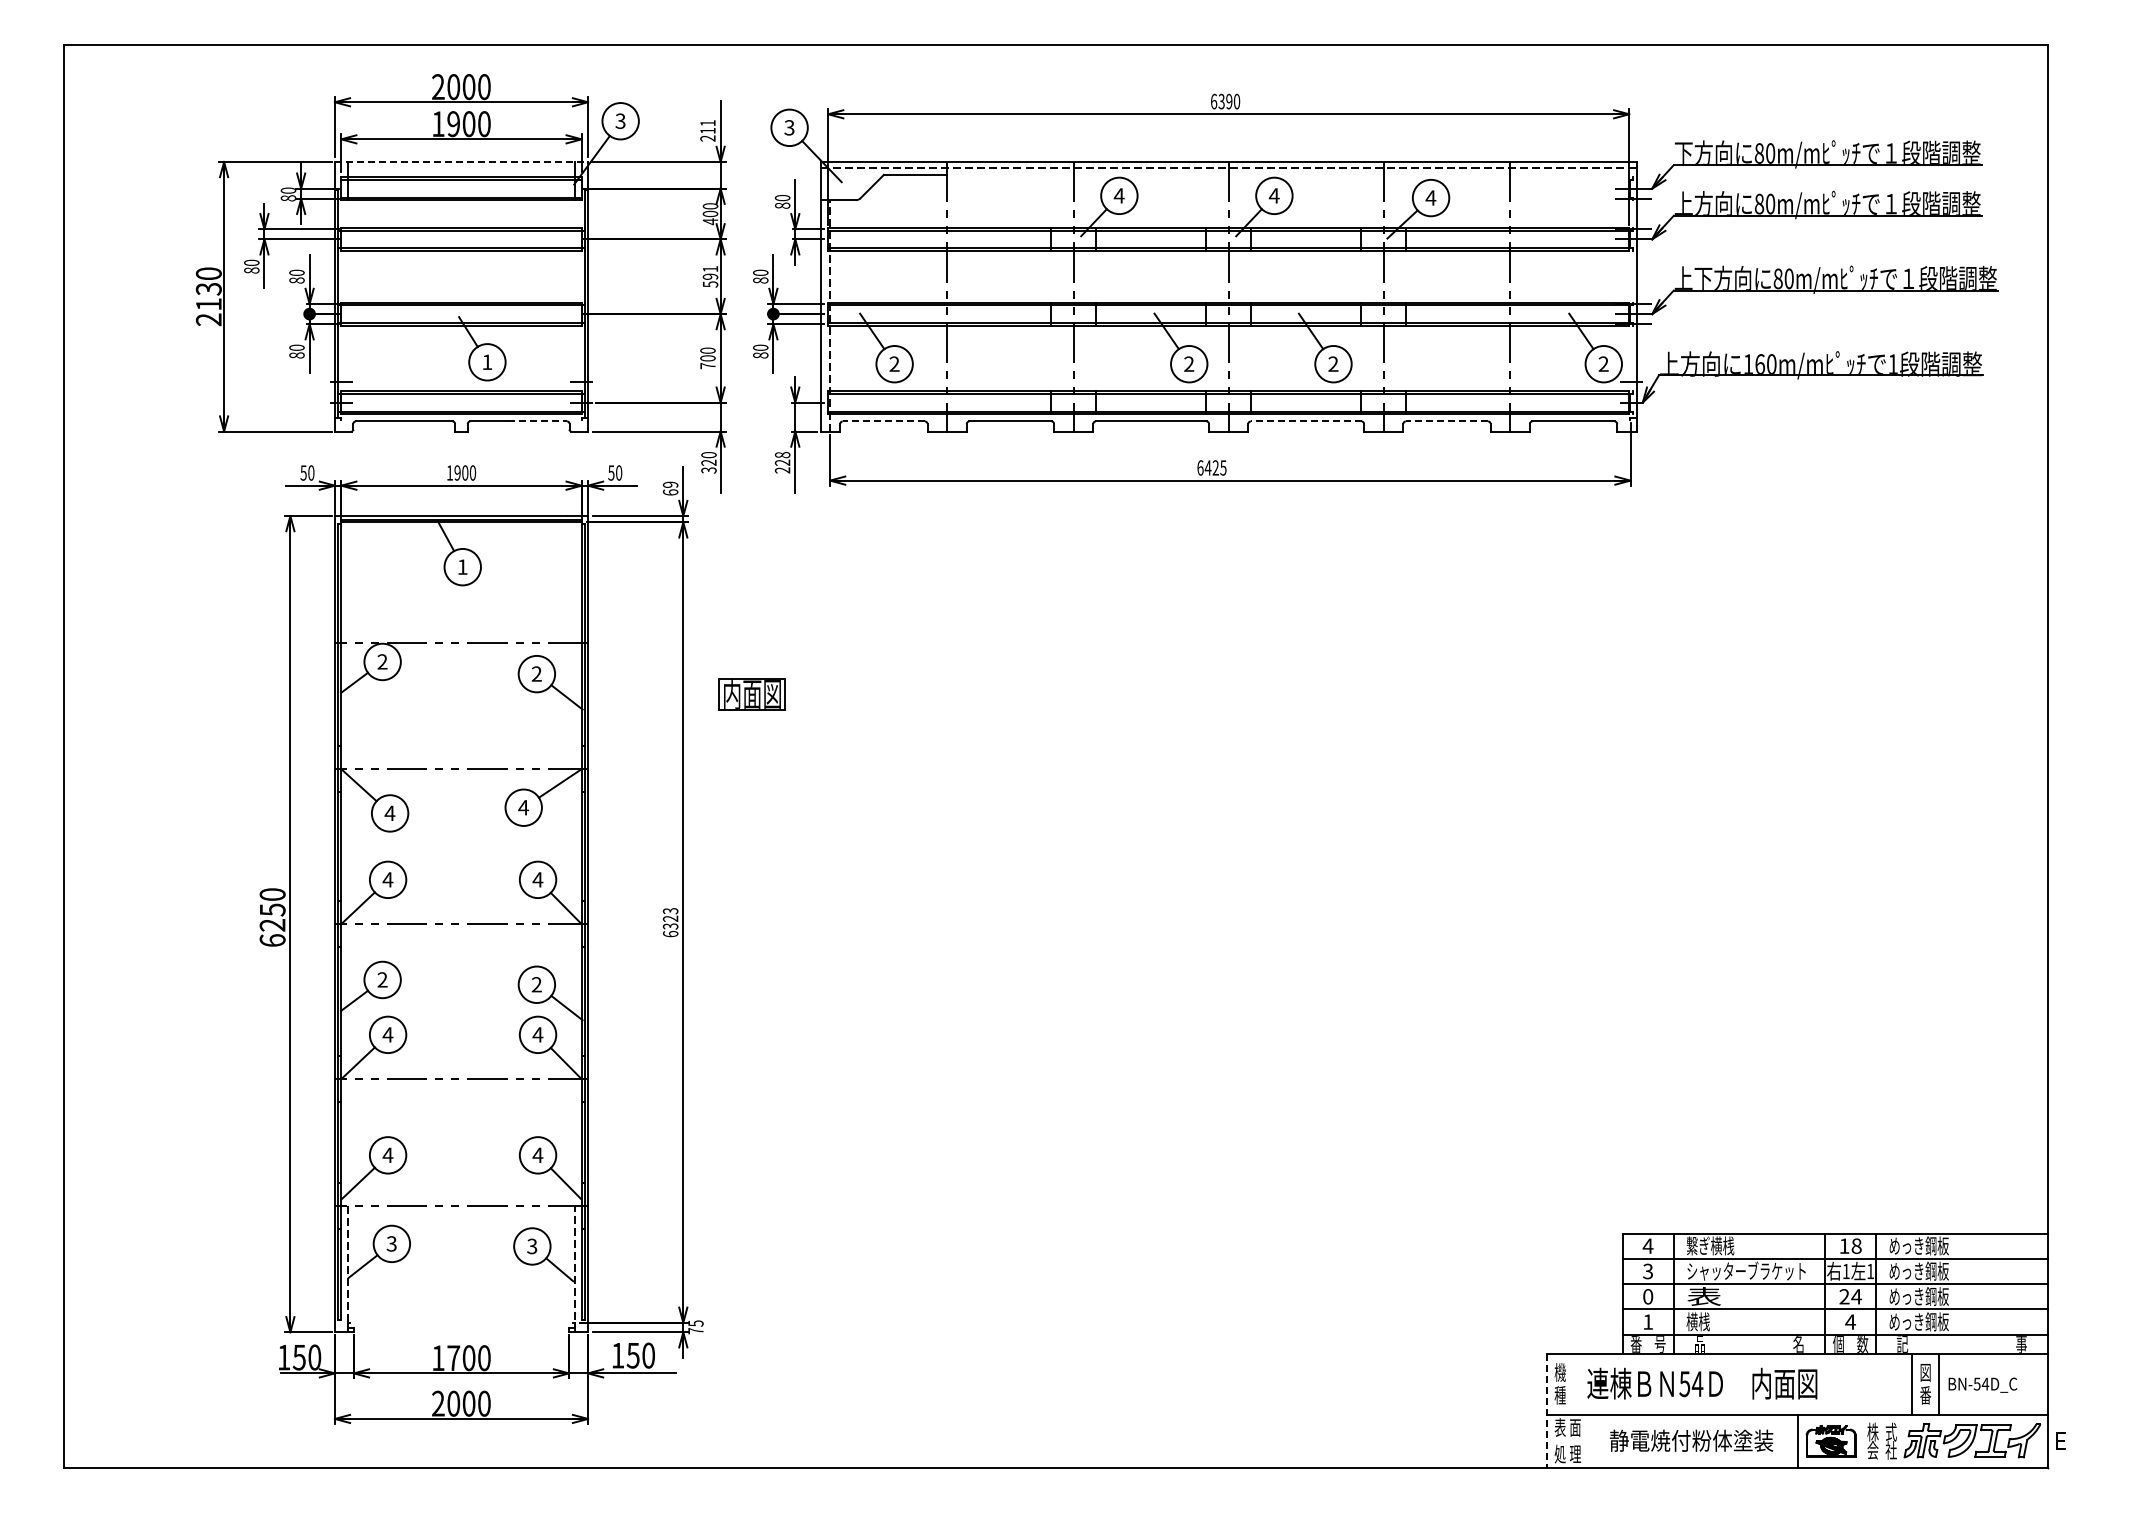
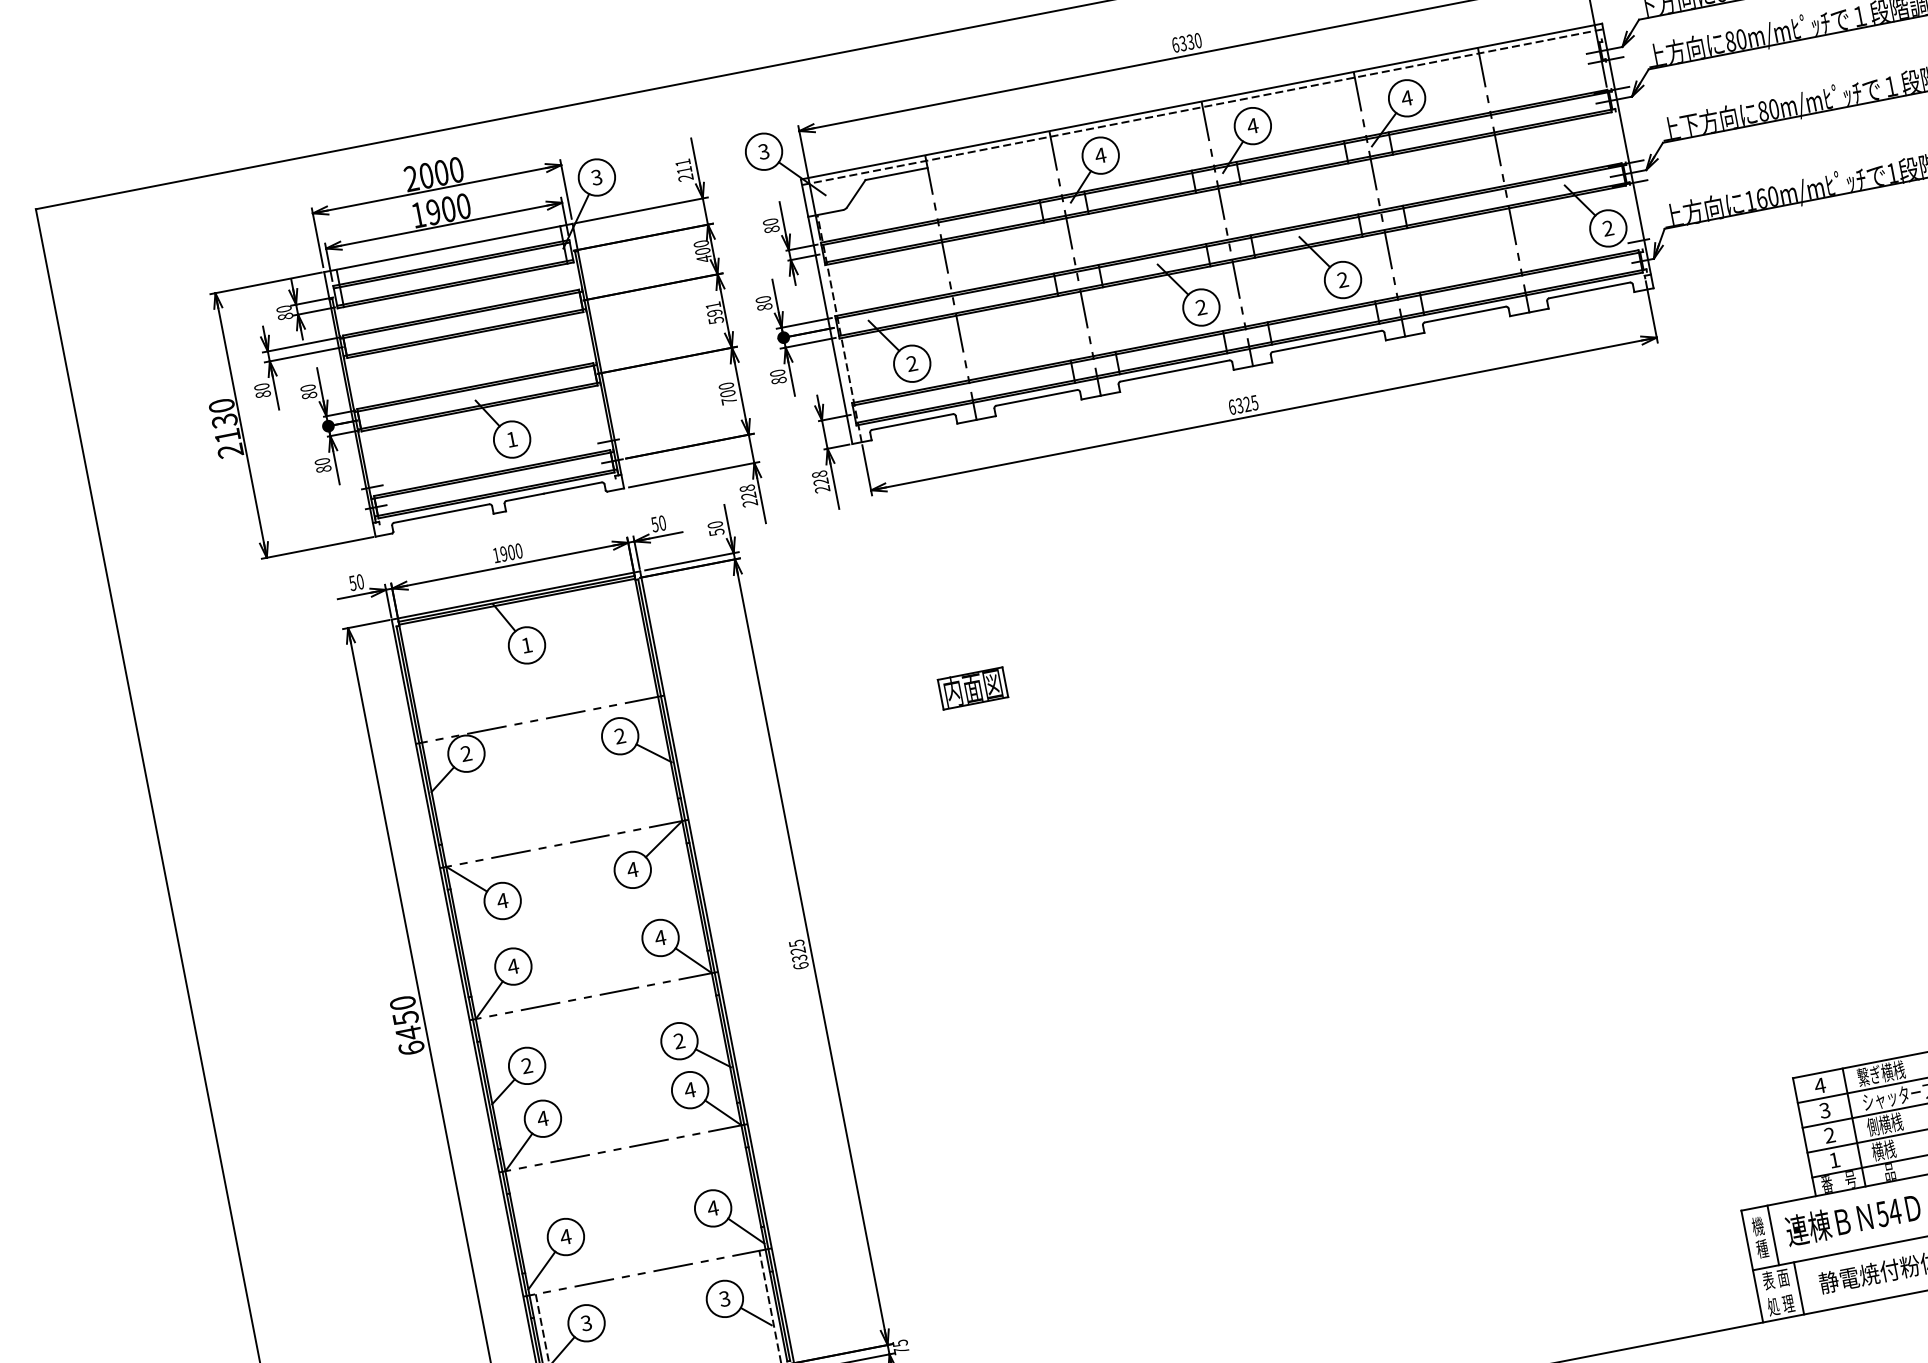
text: (1229, 101) -> (1190, 41), 6390 -> 6330
line: (461, 162) -> (448, 248), dashed -> solid
line: (538, 421) -> (573, 487), dashed -> solid
line: (883, 421) -> (912, 422), dashed -> solid
line: (1305, 421) -> (1326, 341), dashed -> solid
line: (1446, 421) -> (1464, 314), dashed -> solid
text: (708, 462) -> (748, 495), 320 -> 228
text: (1207, 467) -> (1239, 405), 6425 -> 6325
text: (670, 488) -> (715, 528), 69 -> 50
part: (751, 694) -> (972, 688), moved
text: (669, 910) -> (795, 942), 6323 -> 6325
text: (272, 925) -> (408, 1033), 6250 -> 6450
text: (1648, 1296) -> (1830, 1135), 0 -> 2
text: (1704, 1296) -> (1885, 1124), 表 -> 側横桟
line: (1573, 1383) -> (1773, 1234), added
line: (1546, 1410) -> (1751, 1266), dashed -> solid
line: (1588, 1440) -> (1798, 1287), added

